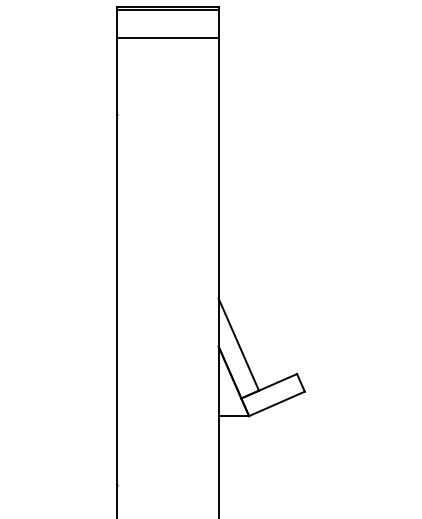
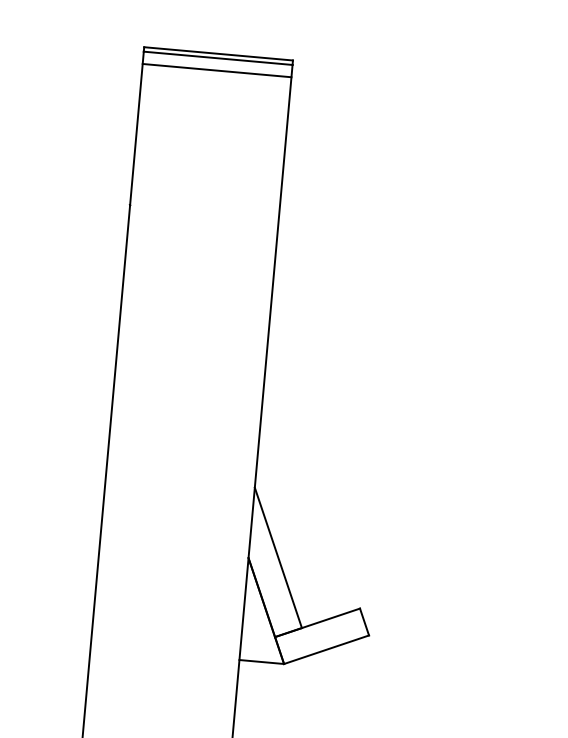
line: (167, 37) -> (216, 70), moved

